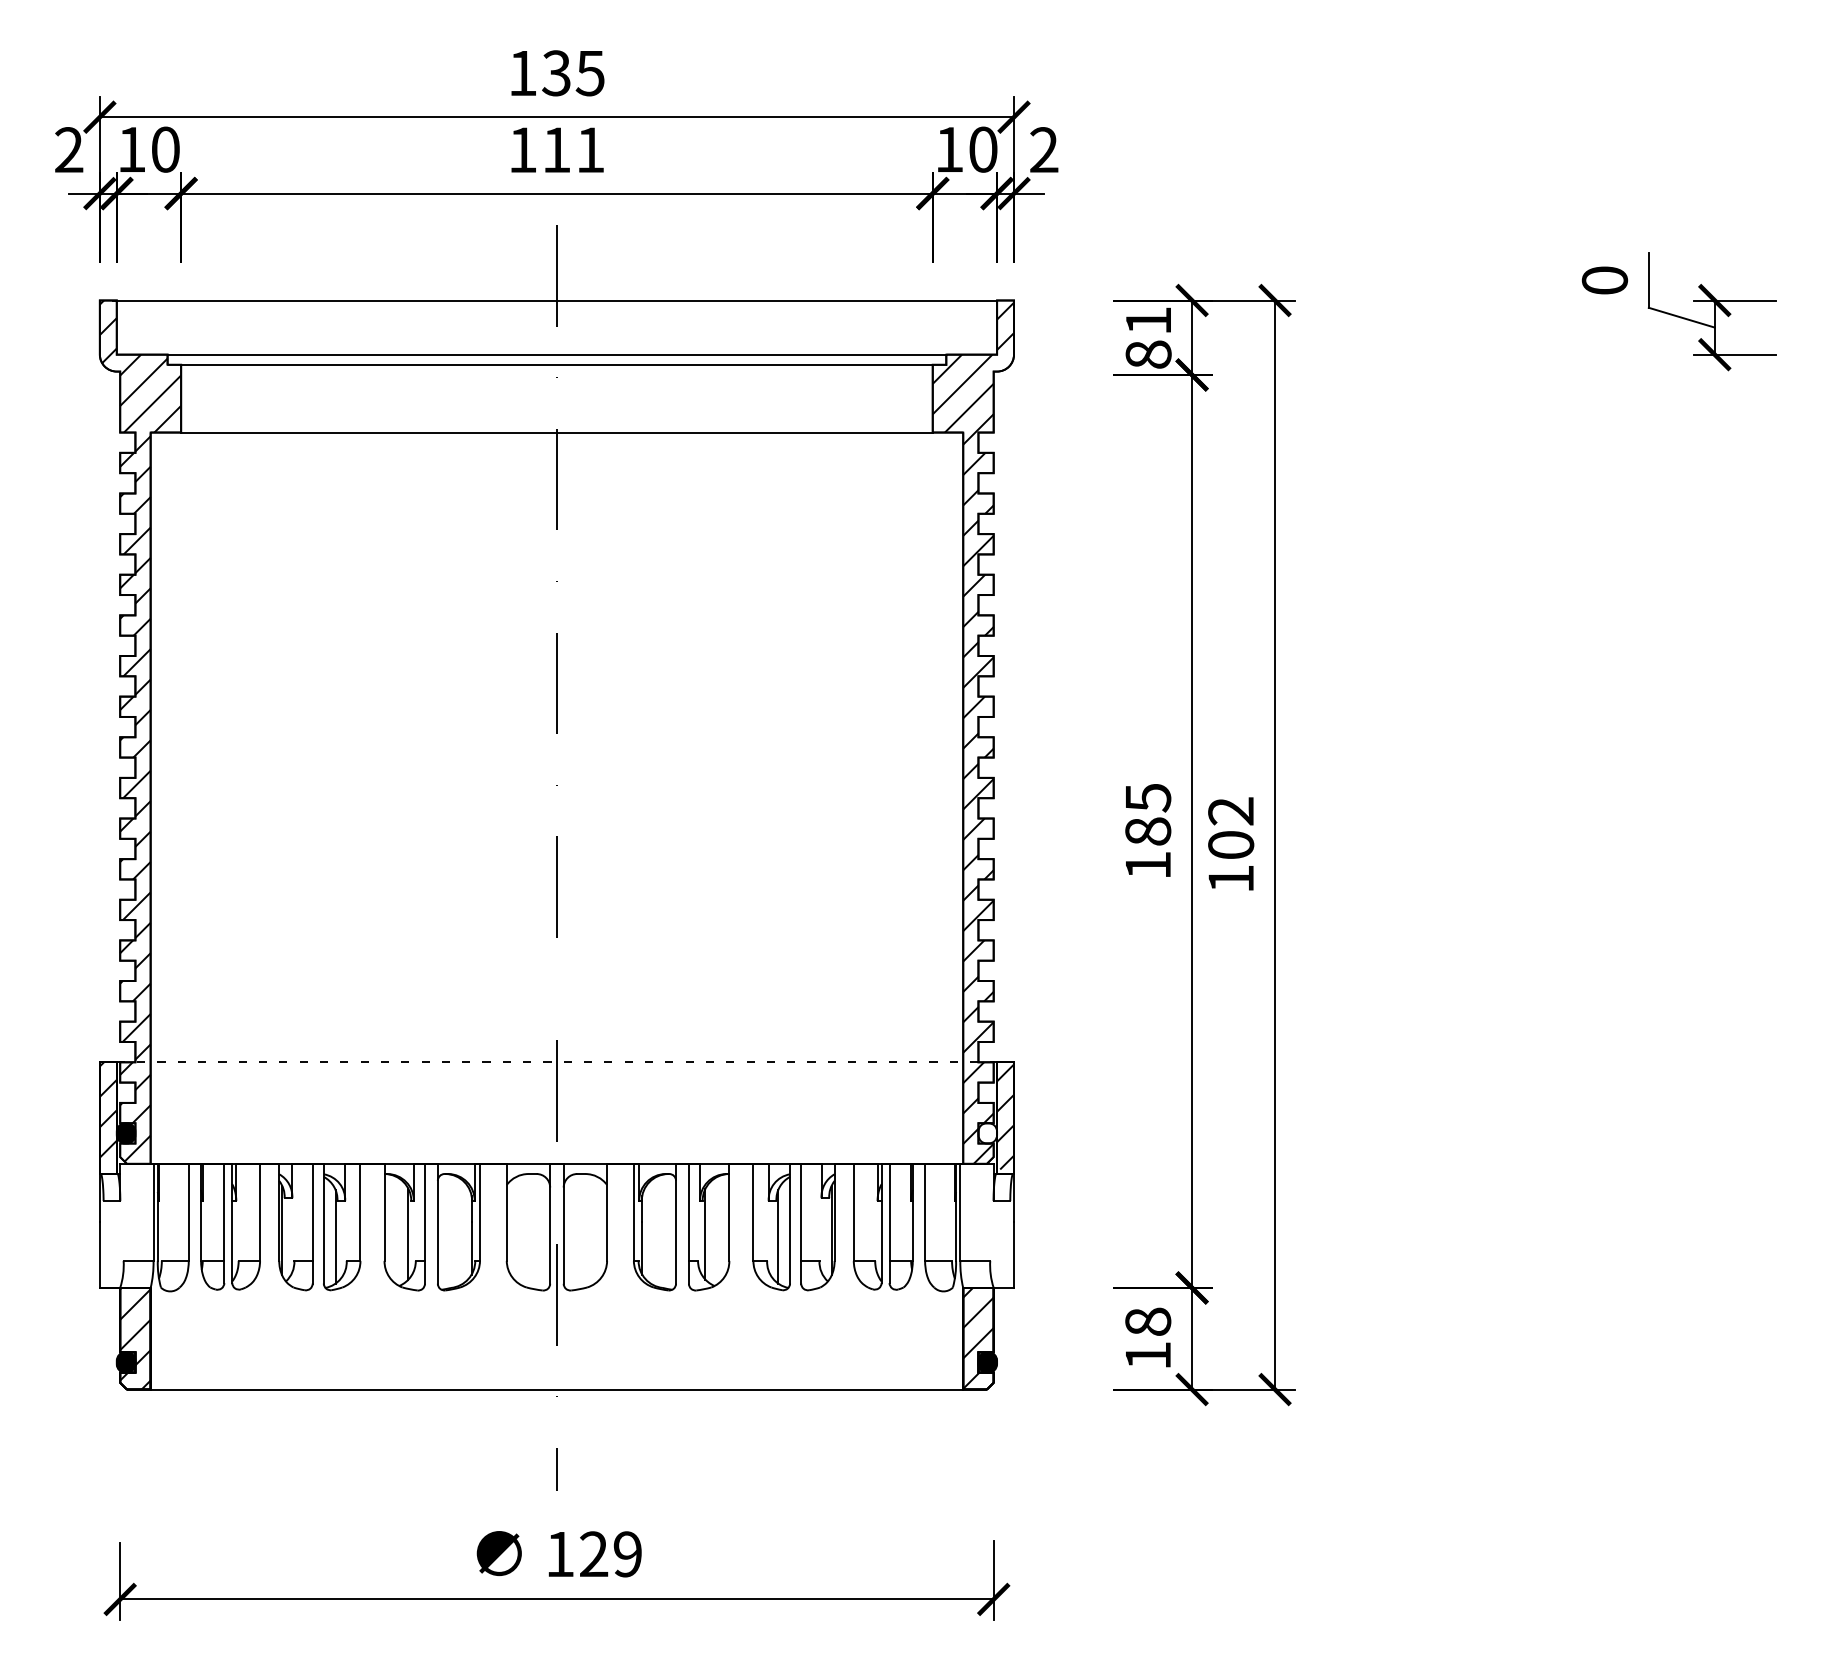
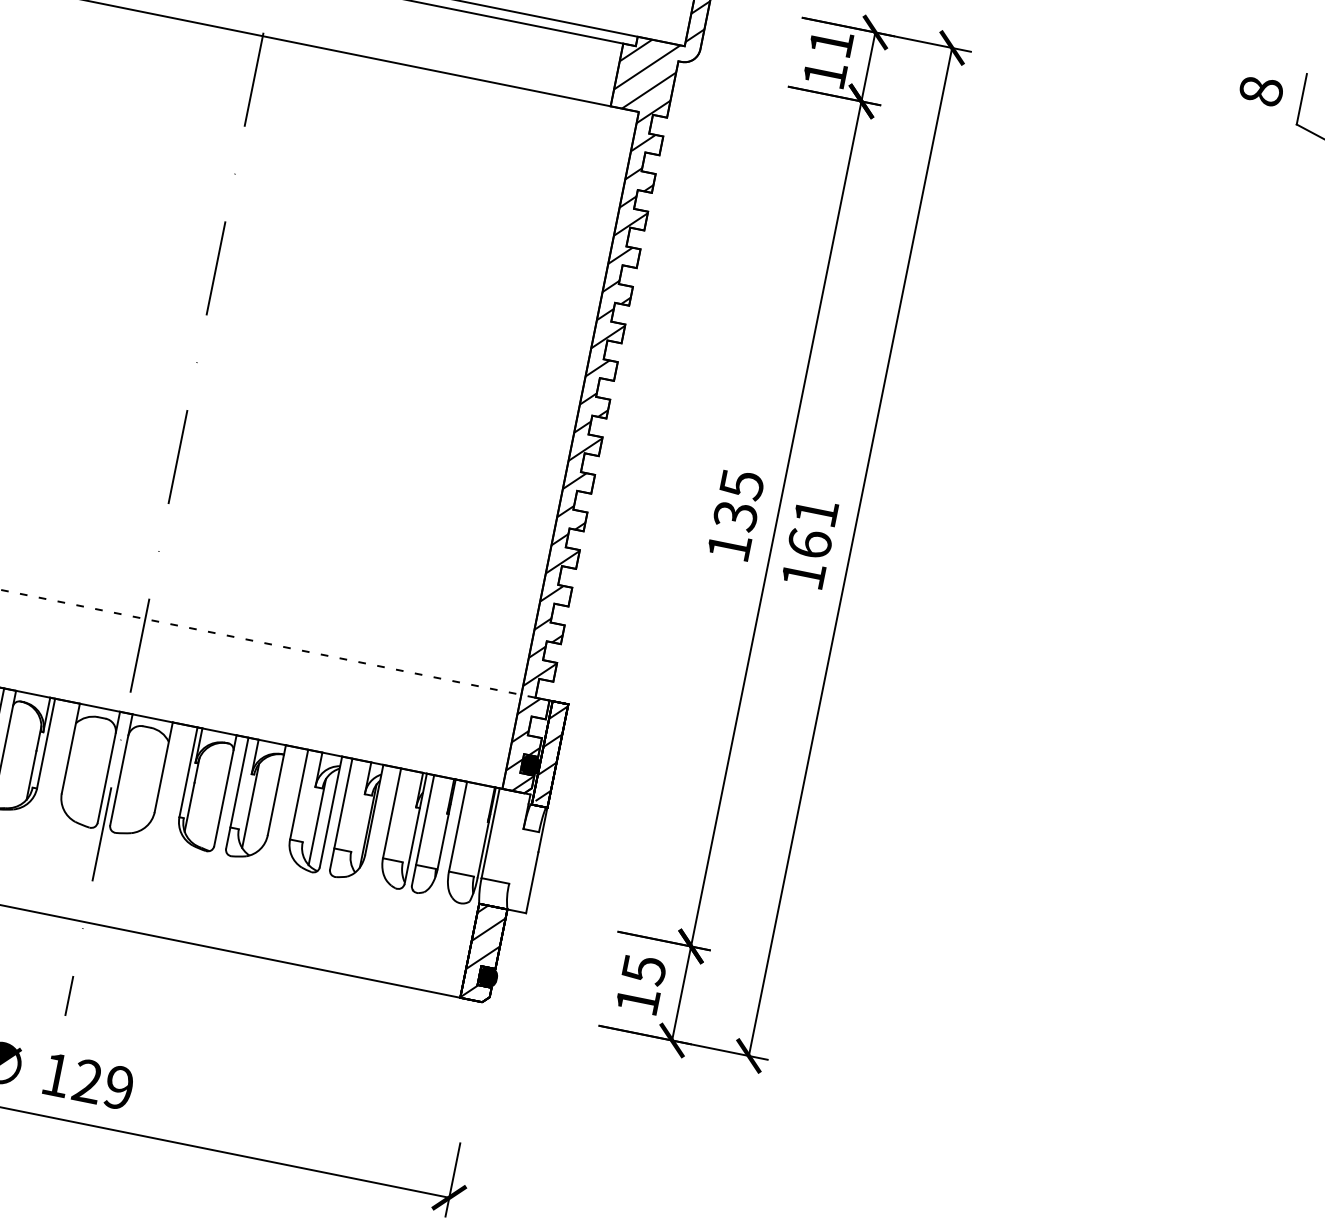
text: (1604, 280) -> (1260, 90), 0 -> 8
text: (1148, 354) -> (824, 74), 81 -> 11
text: (1231, 827) -> (813, 527), 102 -> 161
text: (1148, 831) -> (735, 515), 185 -> 135
fill: (987, 1133) -> (530, 765), added
text: (1148, 1321) -> (644, 969), 18 -> 15

